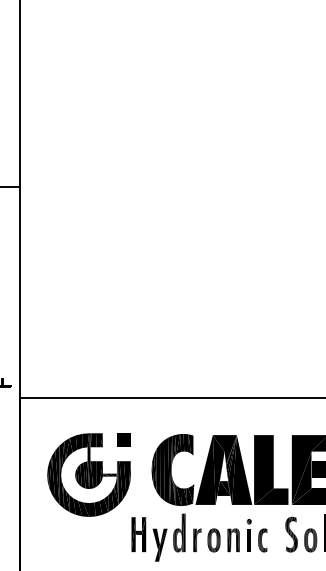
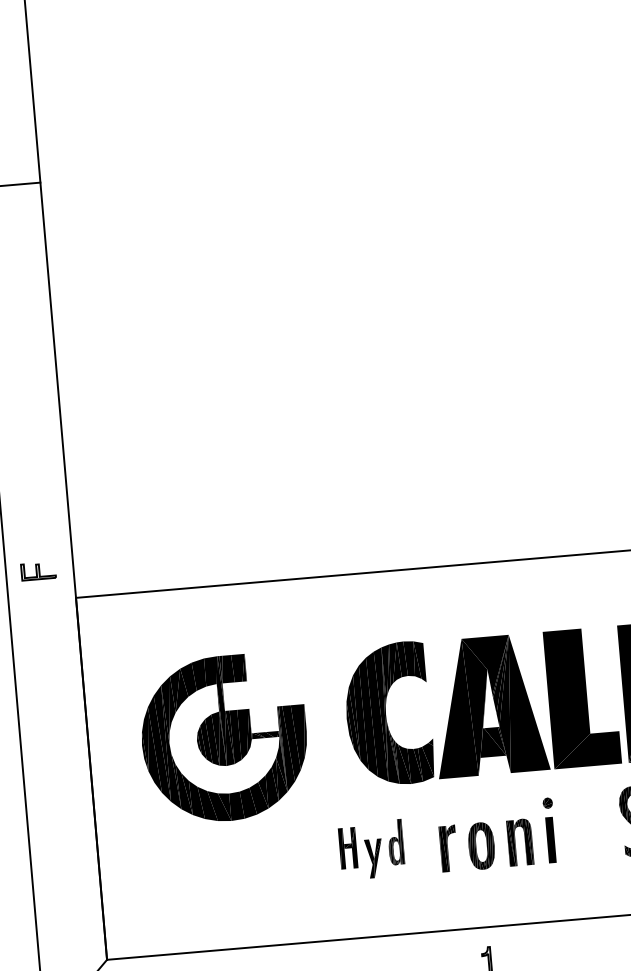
part: (123, 439) -> (286, 662), removed
part: (158, 537) -> (371, 849), size x0.6
part: (262, 540) -> (577, 838), removed

